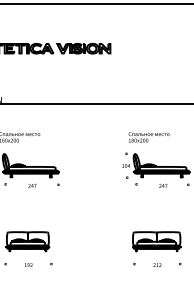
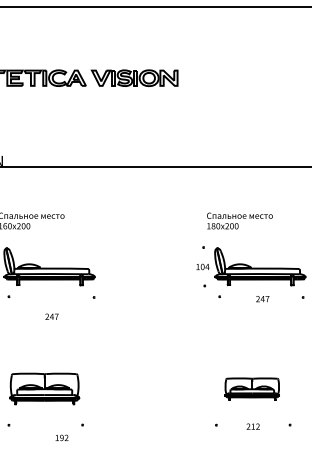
text: (32, 185) -> (52, 316), moved
part: (156, 241) -> (251, 388), size x0.7
text: (28, 264) -> (61, 437), moved

